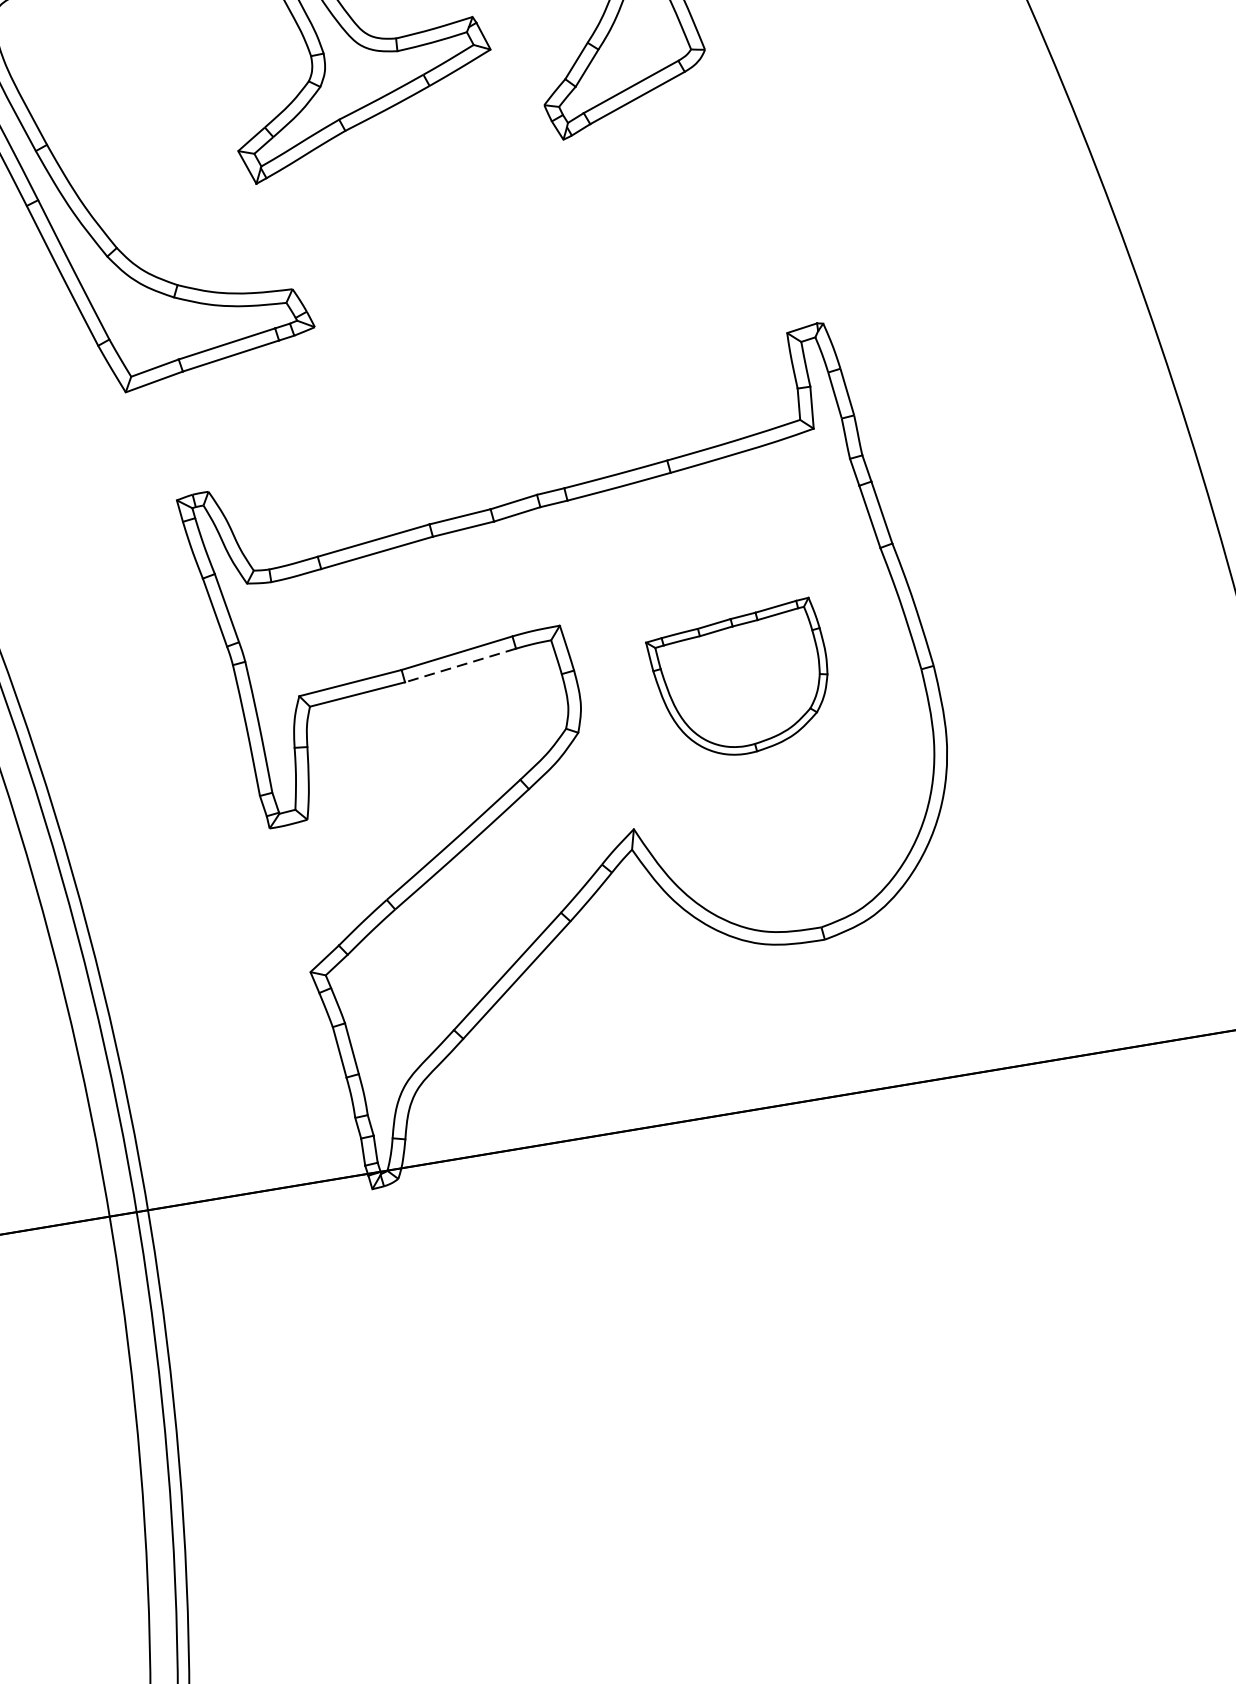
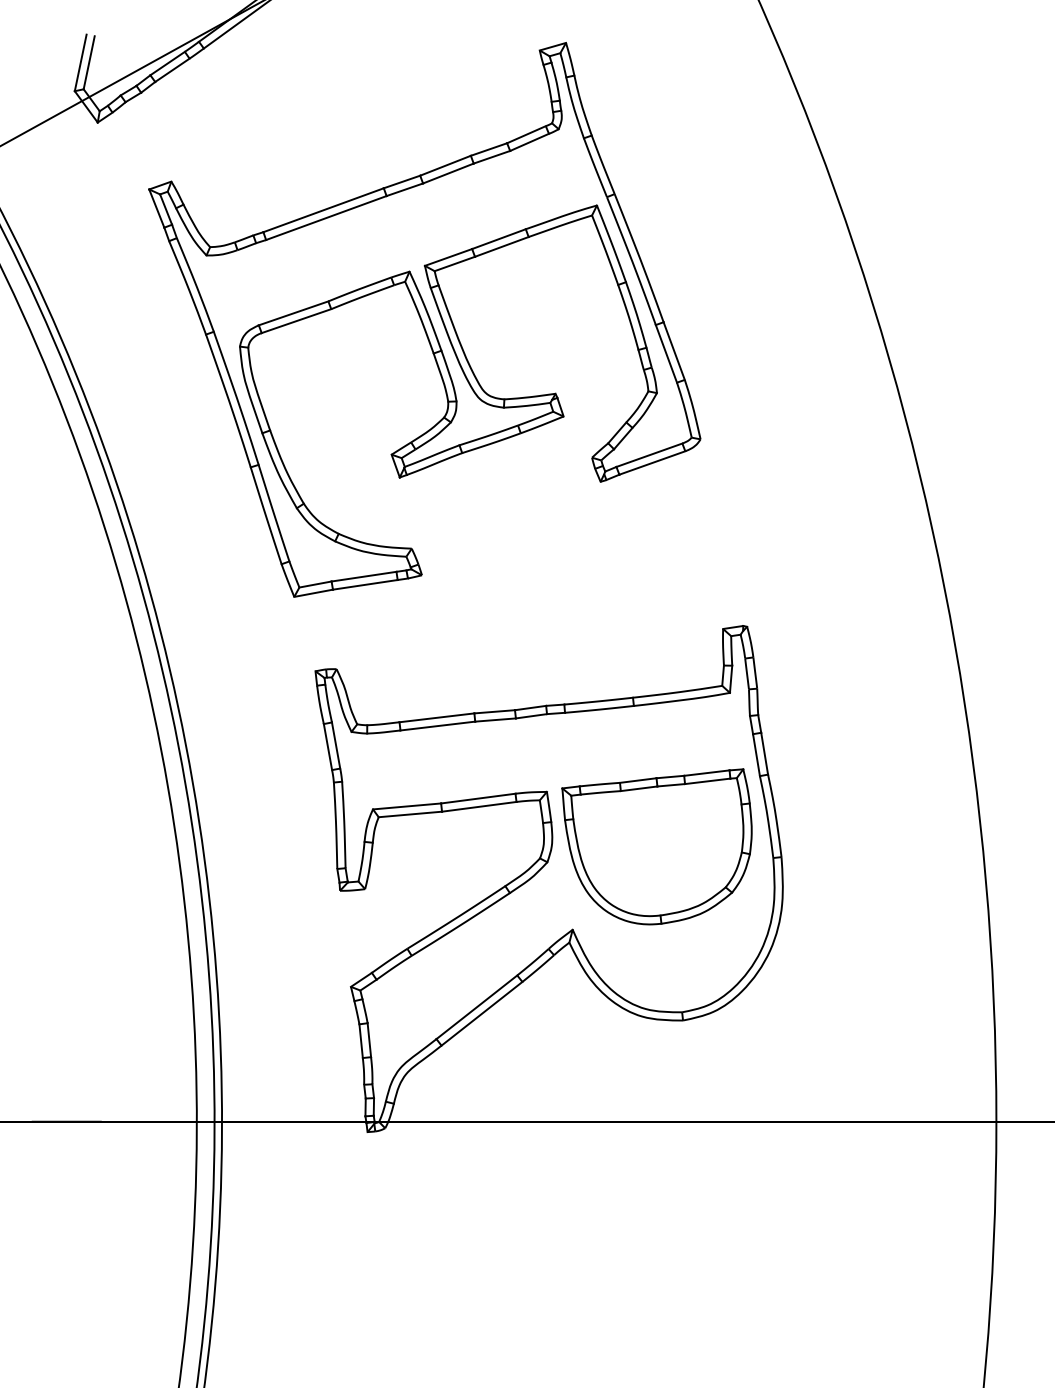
line: (460, 664) -> (479, 806), dashed -> solid
part: (740, 681) -> (656, 846), size x1.67

